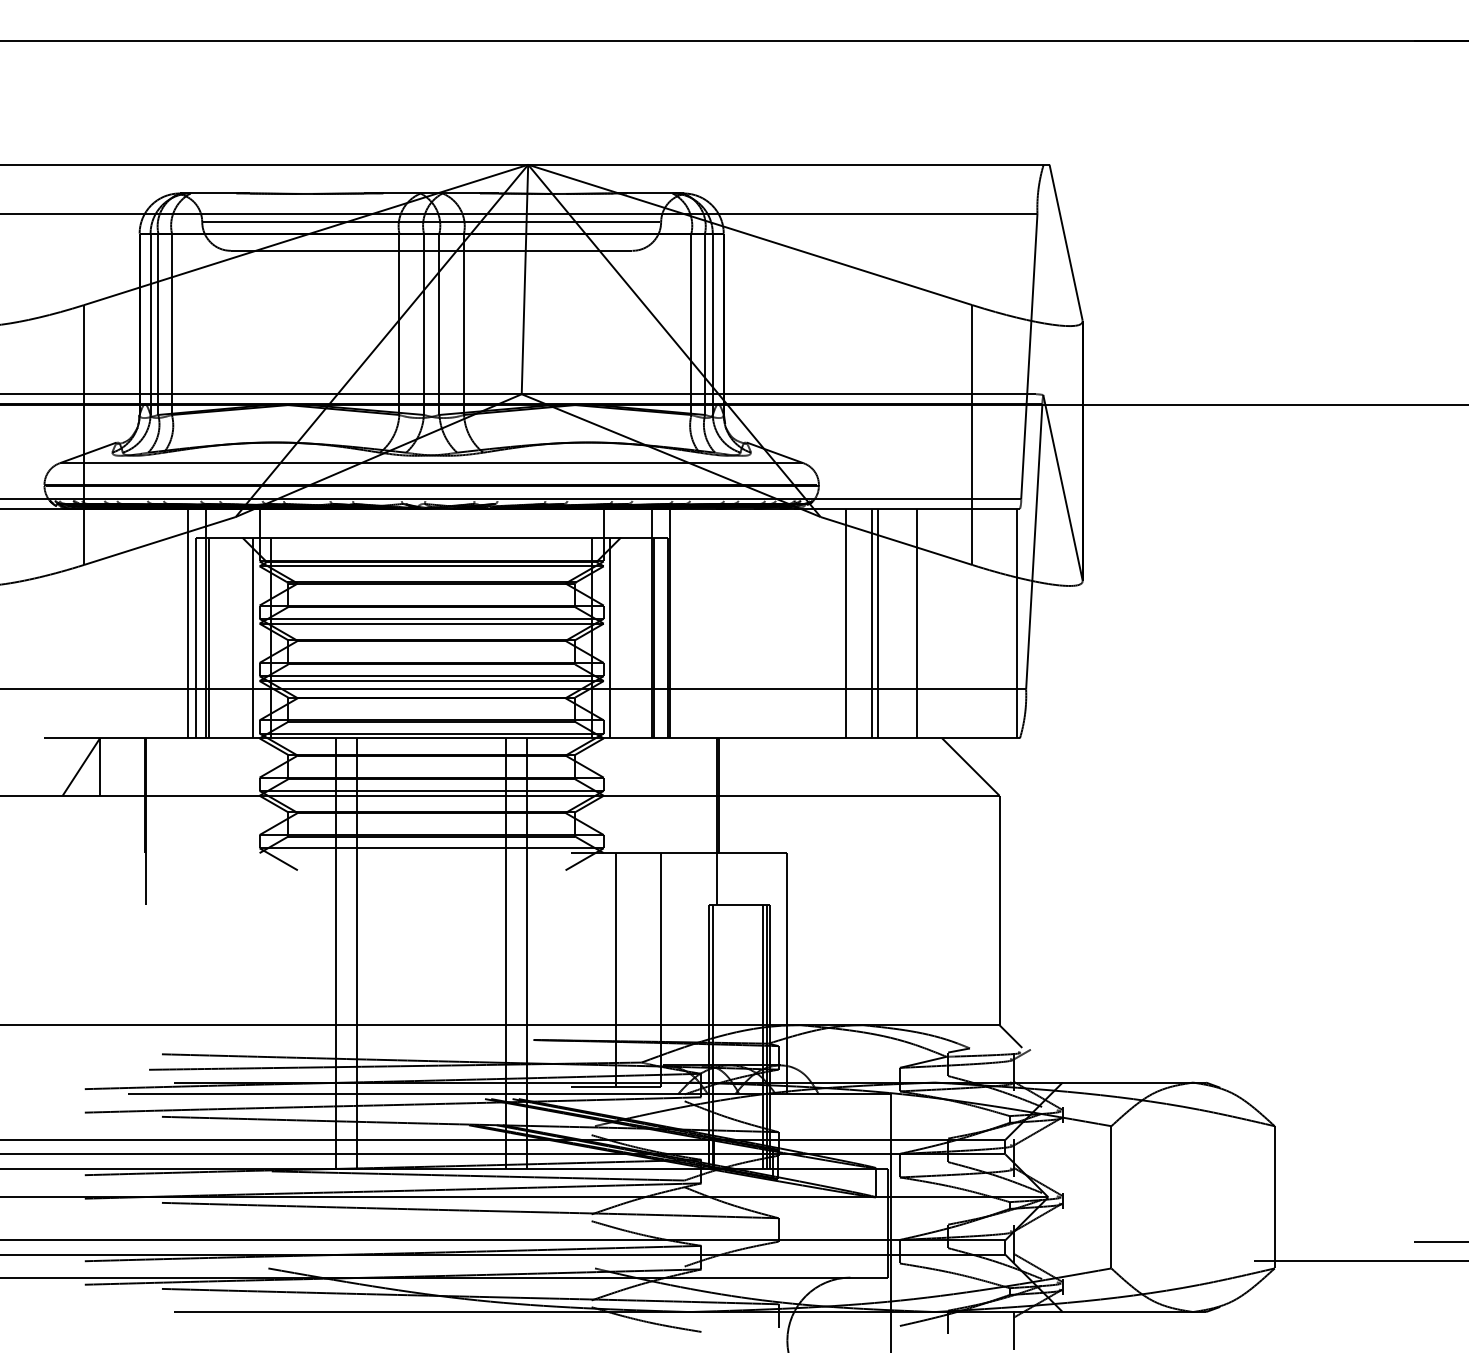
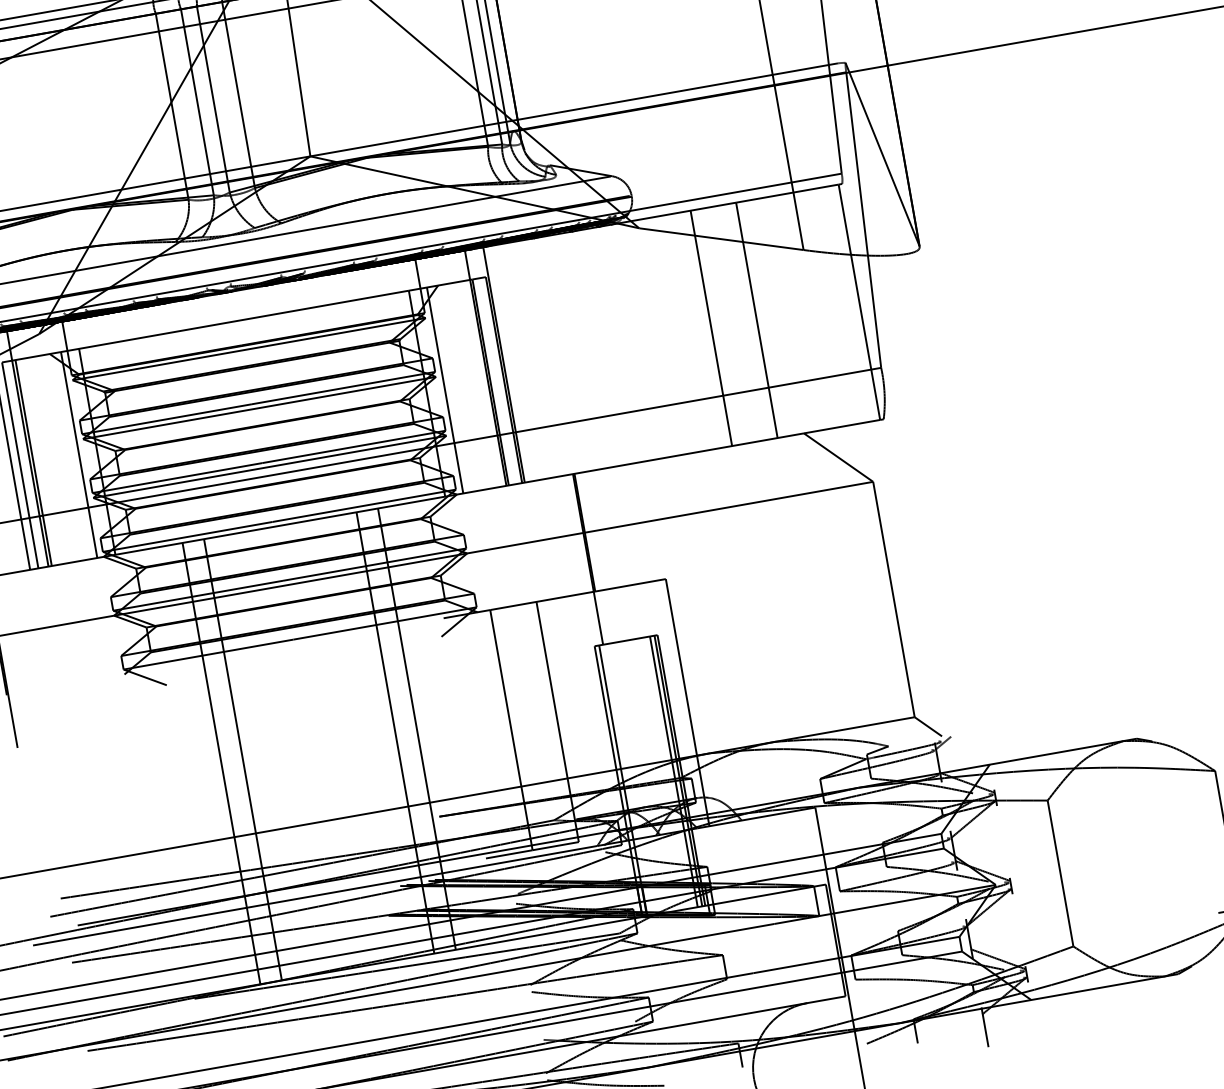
line: (846, 623) -> (685, 332), removed
line: (877, 623) -> (716, 327), removed

